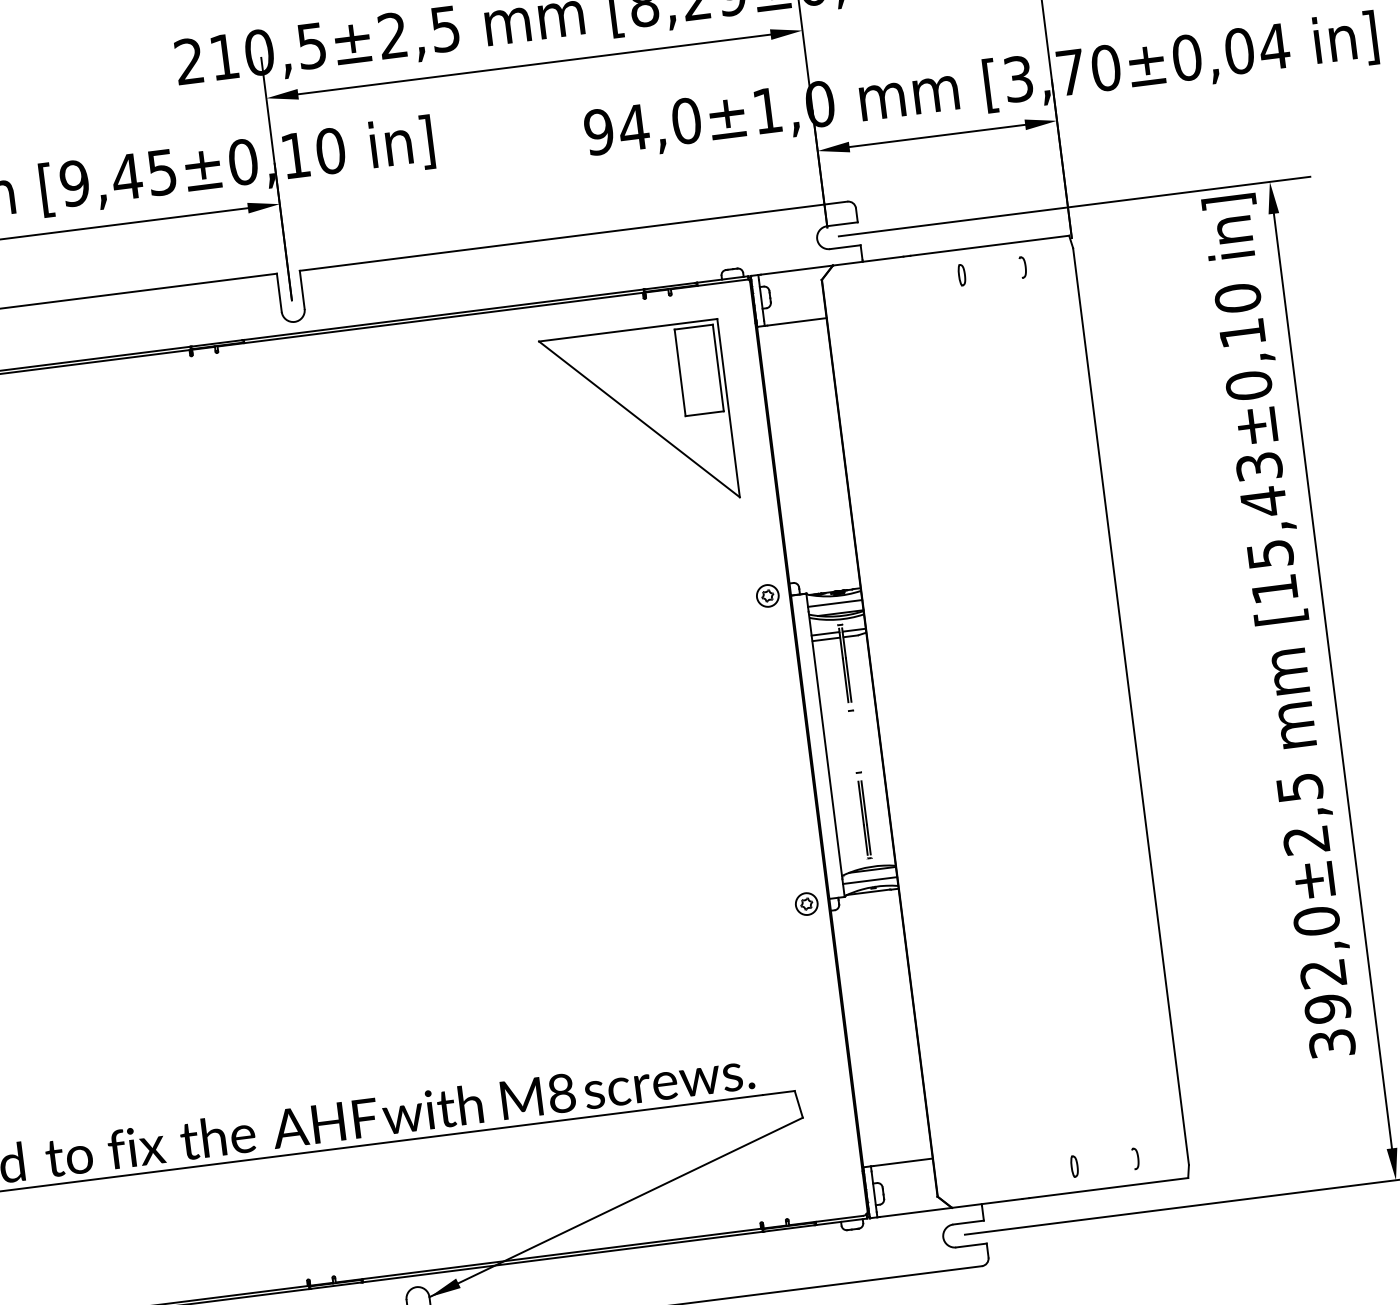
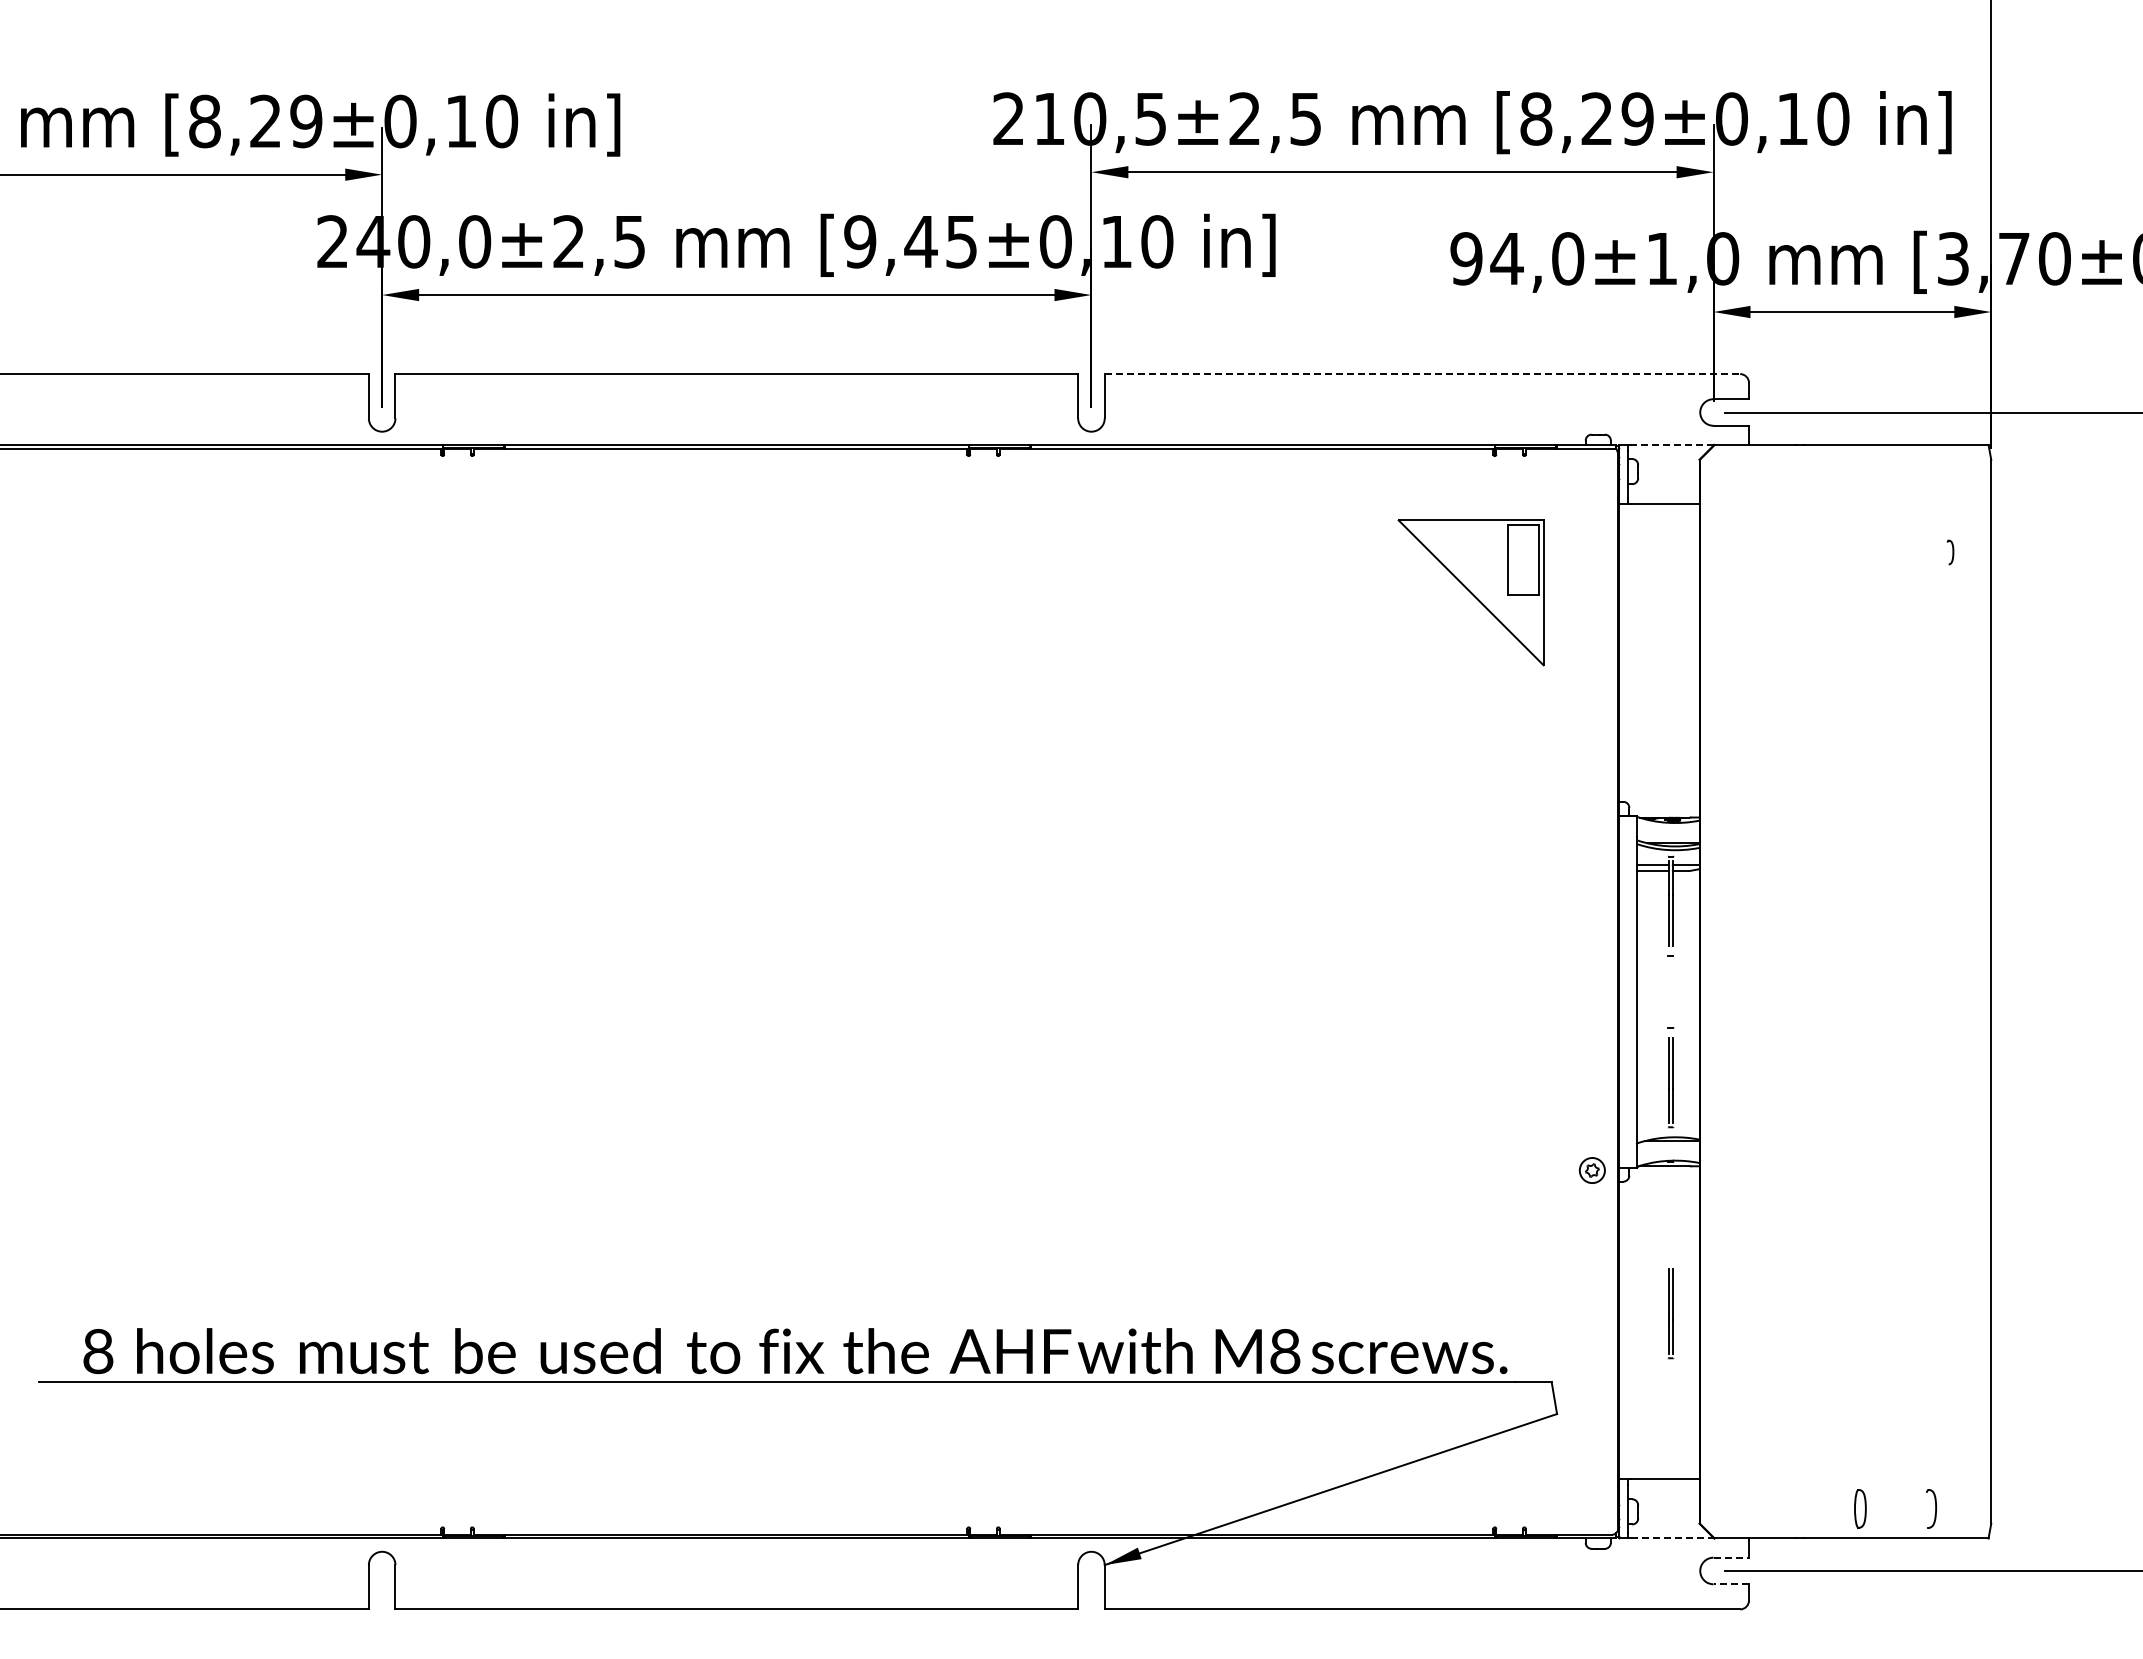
line: (573, 236) -> (1422, 374), solid -> dashed
part: (1023, 267) -> (1950, 552), moved
line: (796, 270) -> (1672, 445), solid -> dashed
part: (962, 275) -> (1860, 474), removed
part: (638, 419) -> (1470, 592), size x0.7
part: (767, 595) -> (1592, 812), removed
line: (834, 603) -> (1667, 831), removed
line: (869, 880) -> (1667, 1152), removed
part: (889, 1018) -> (1670, 1313), added
part: (1135, 1158) -> (1931, 1508), size x1.6
part: (1074, 1166) -> (1860, 1508), size x1.6
line: (915, 1212) -> (1672, 1538), solid -> dashed
line: (968, 1222) -> (1731, 1557), solid -> dashed
line: (971, 1245) -> (1731, 1584), solid -> dashed

